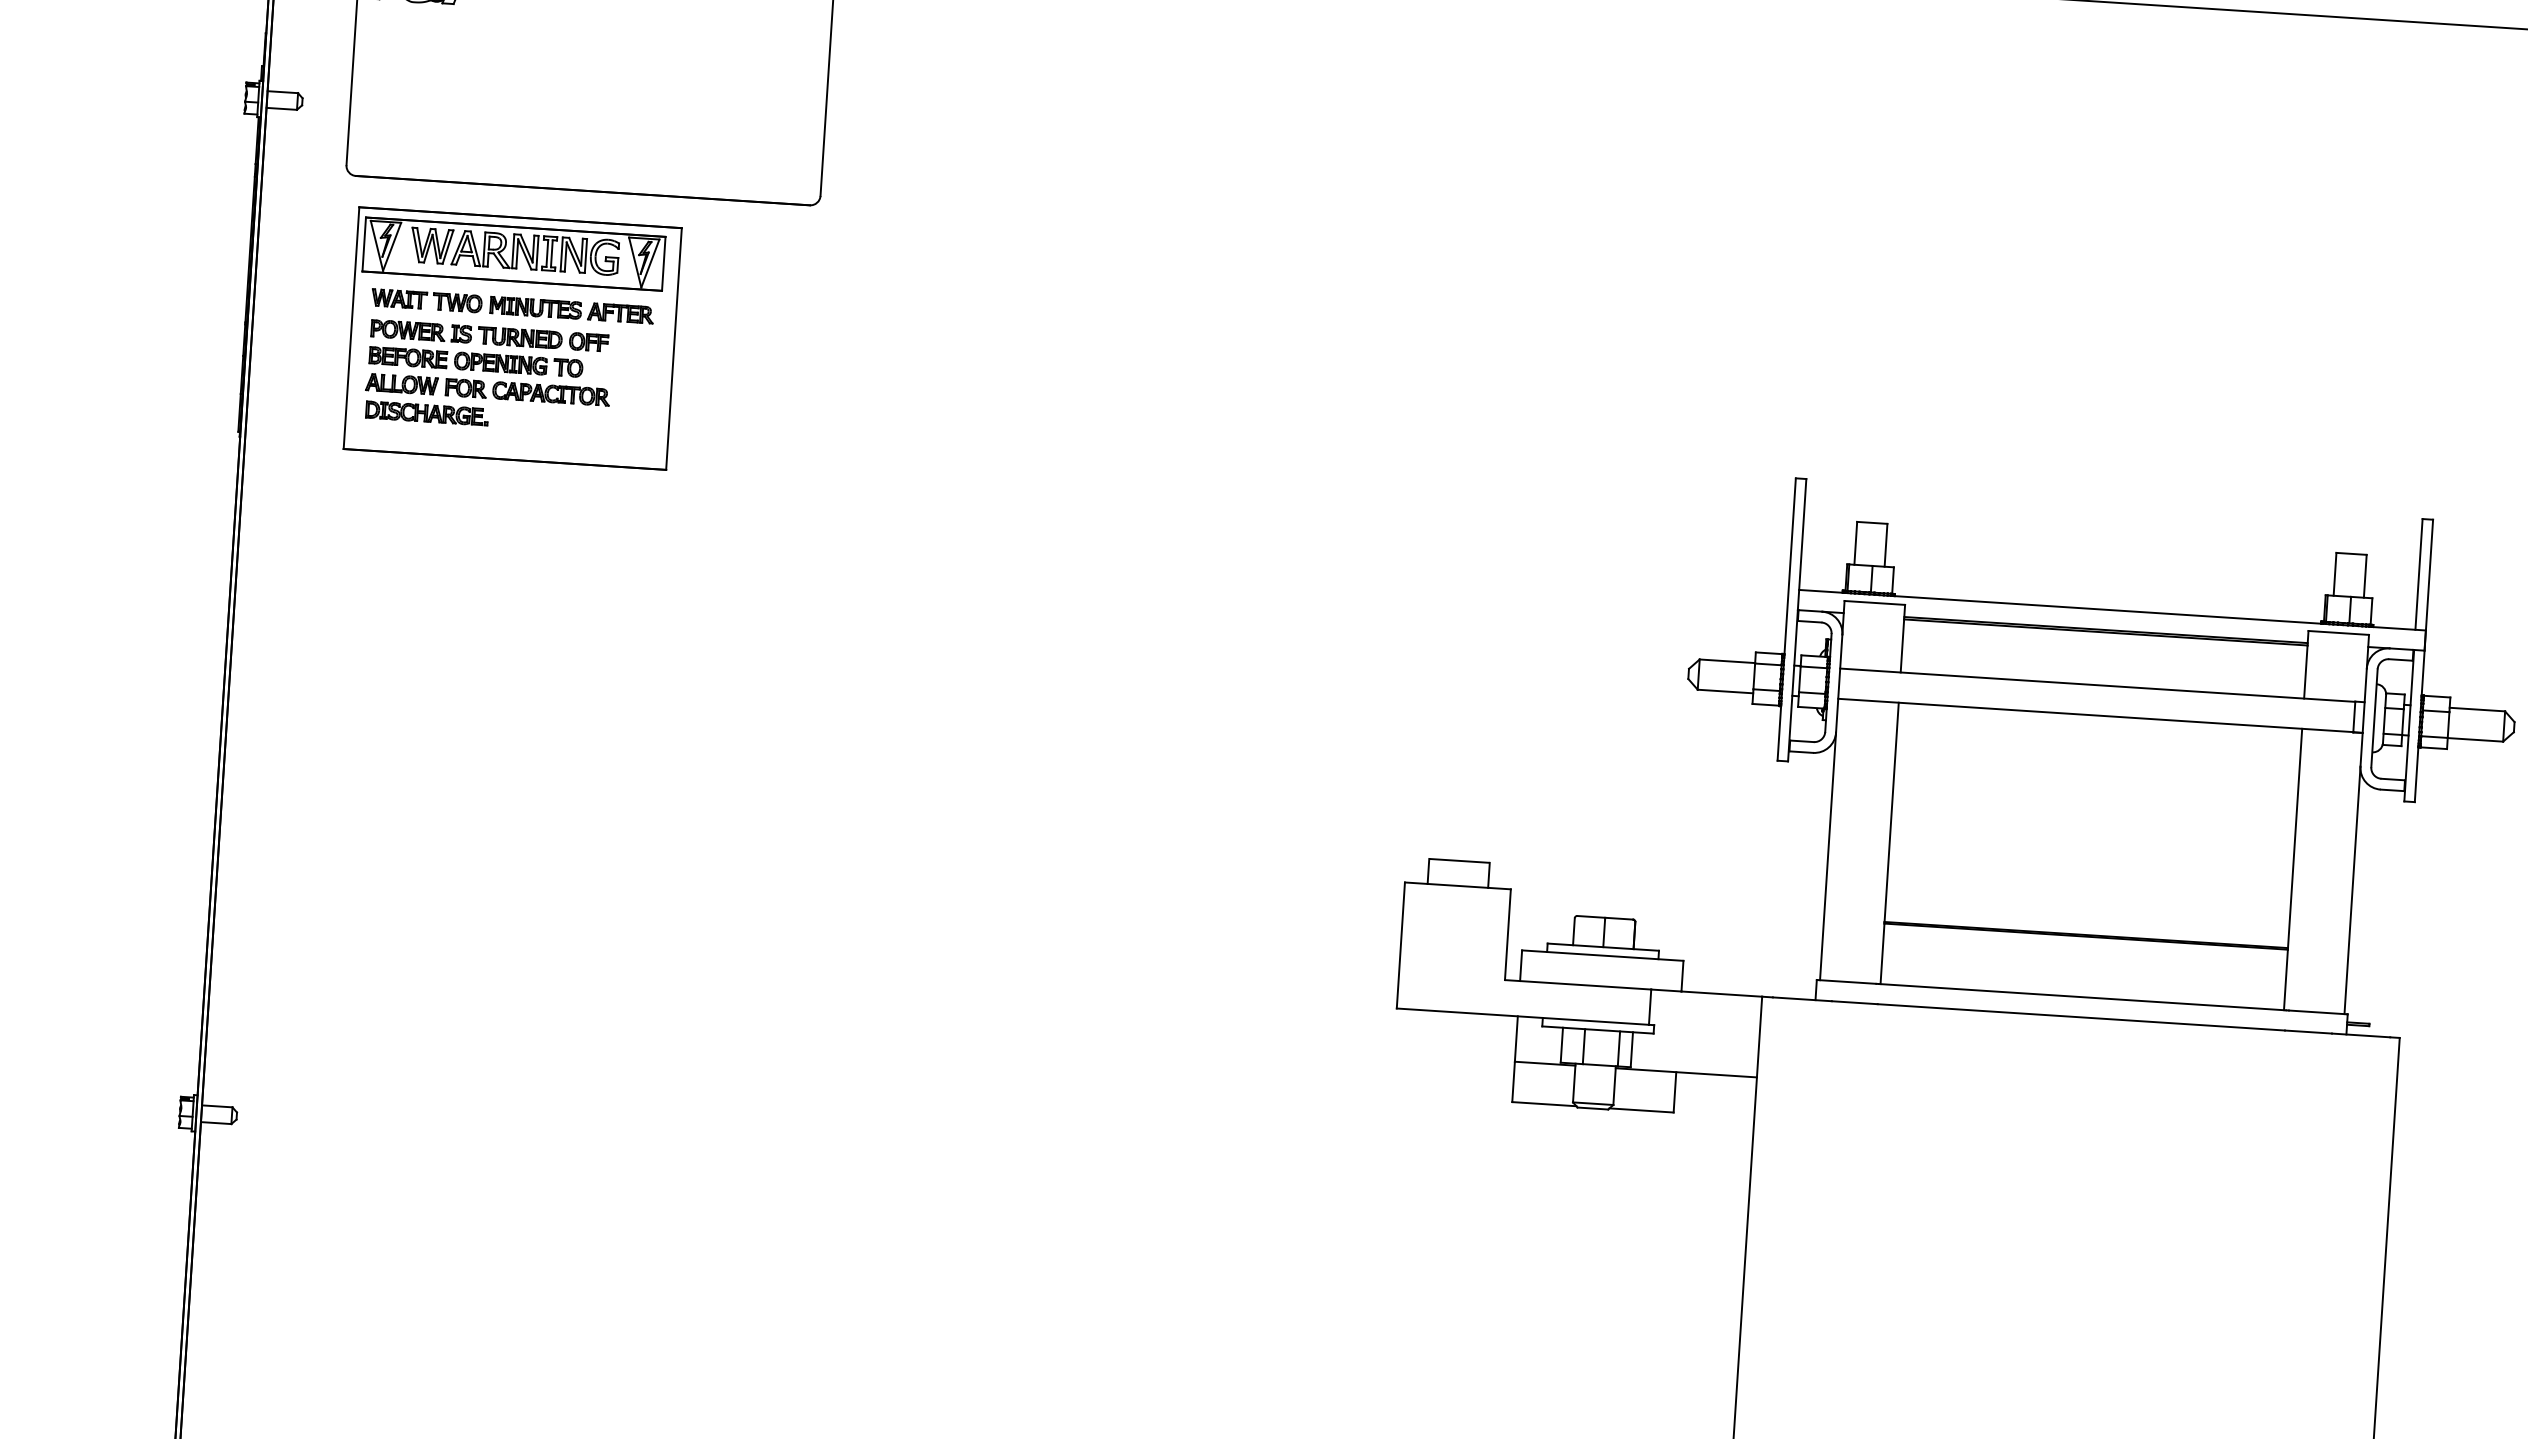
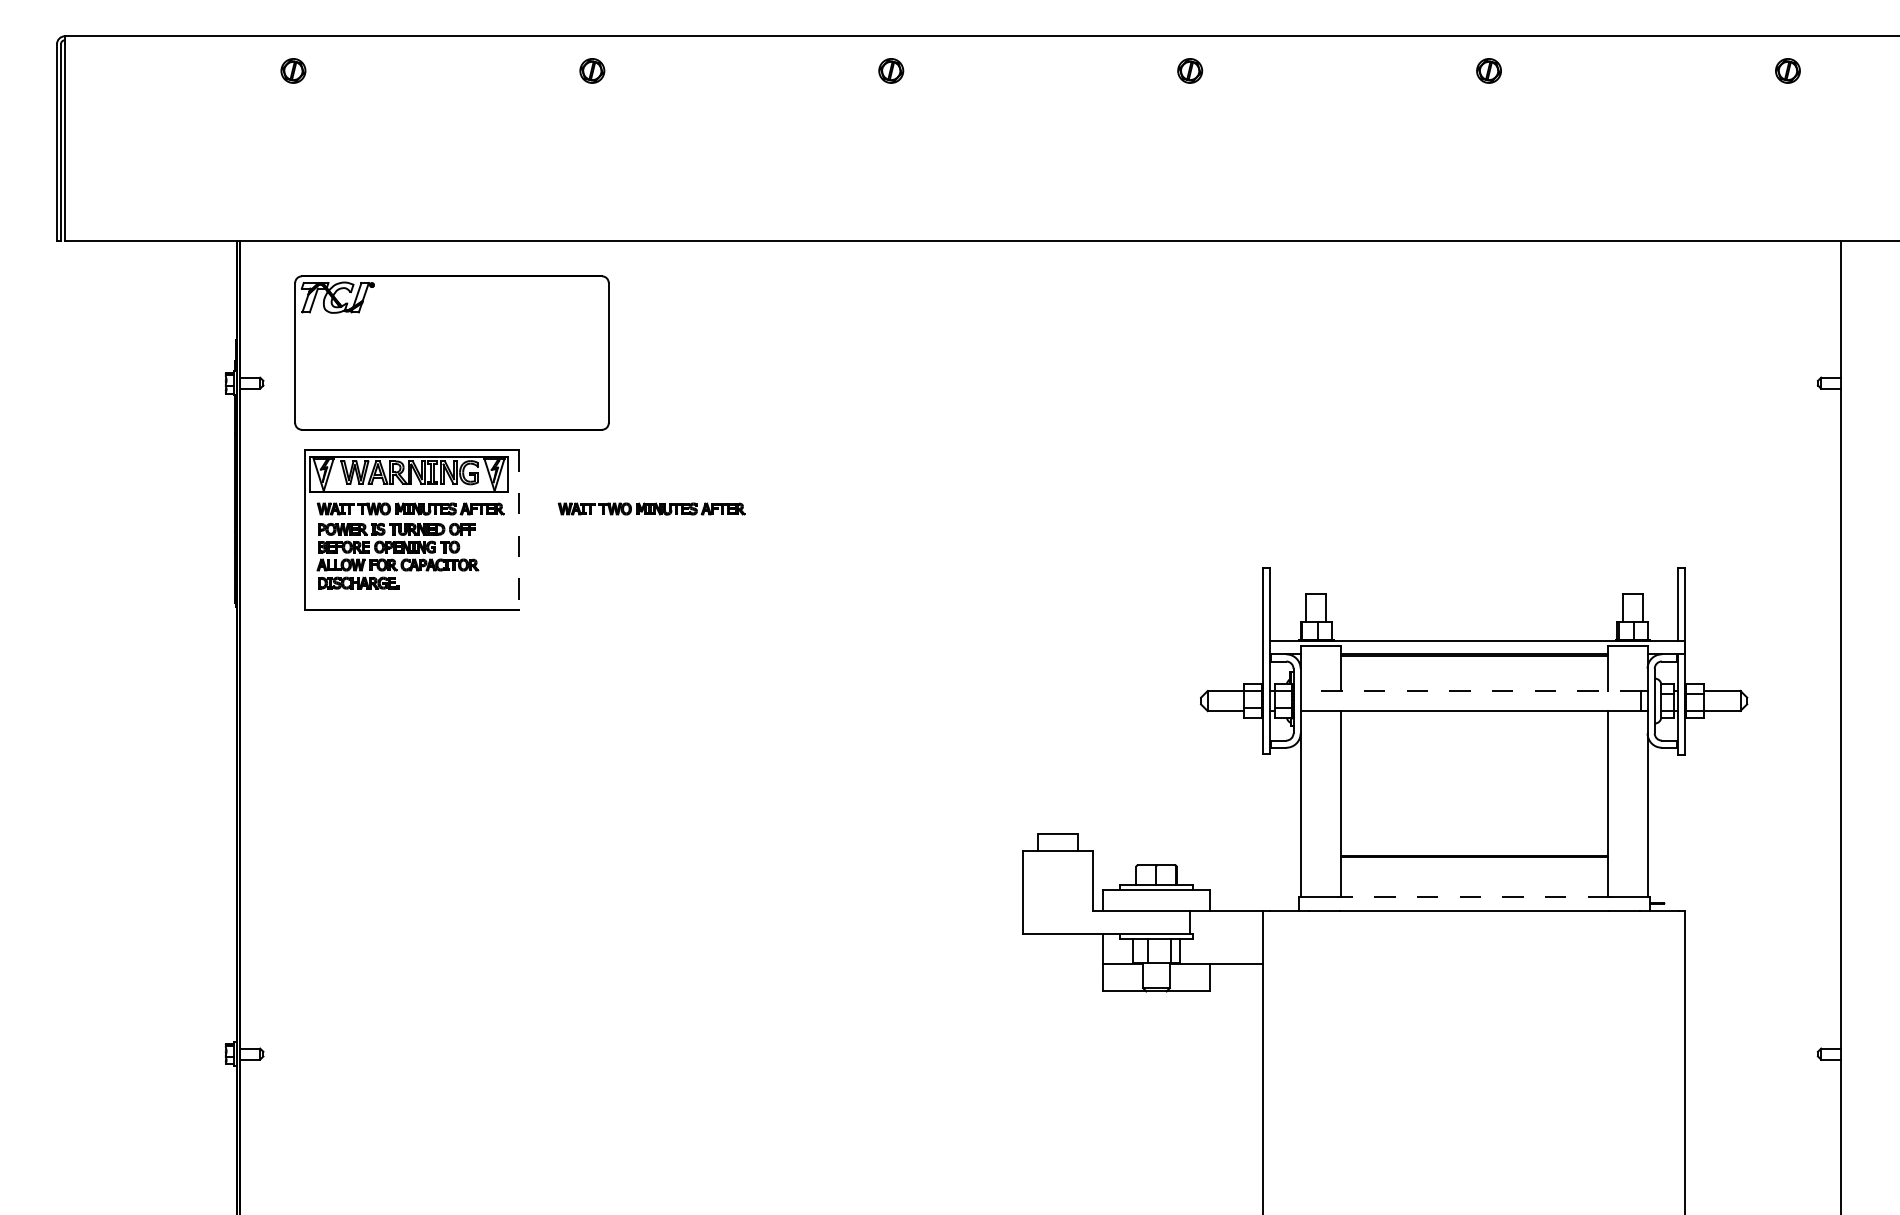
part: (876, 329) -> (651, 508), added
line: (673, 349) -> (518, 530), solid -> dashed
line: (2096, 685) -> (1470, 691), solid -> dashed
line: (2082, 997) -> (1474, 897), solid -> dashed

